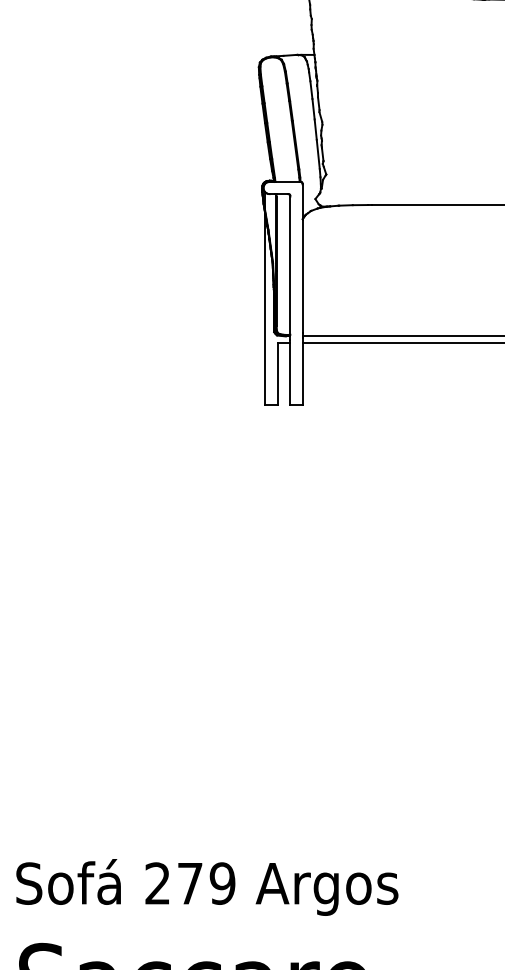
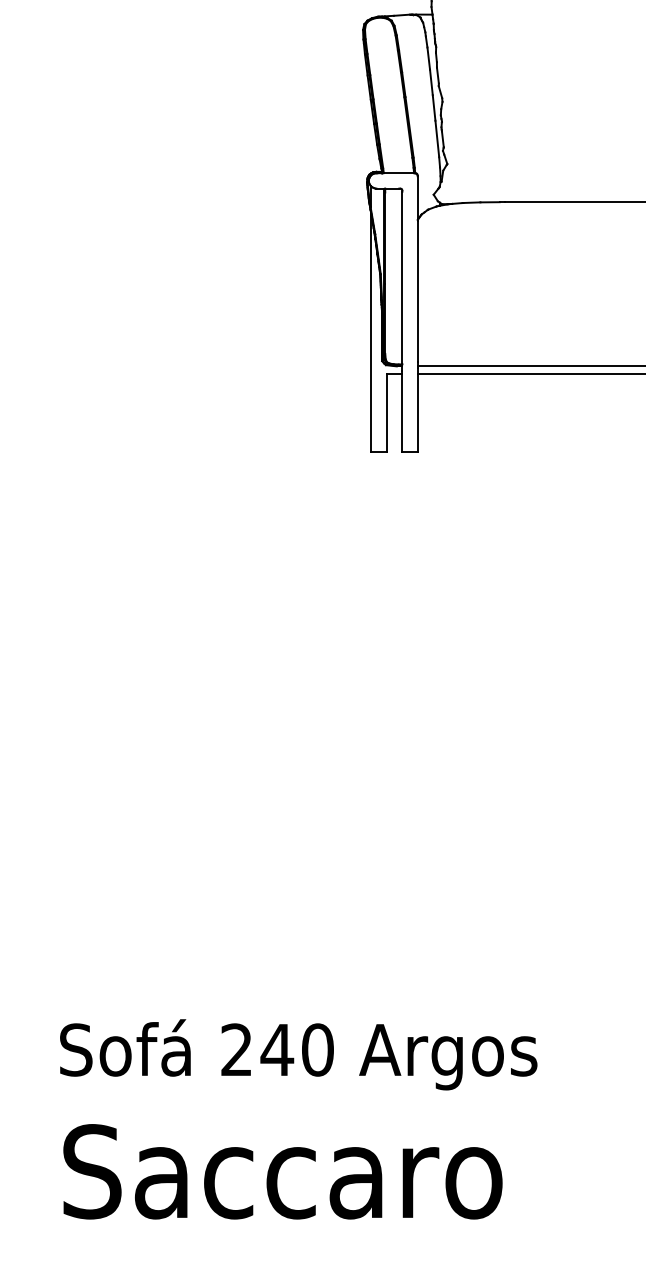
text: (205, 883) -> (296, 1049), 279 -> 240

